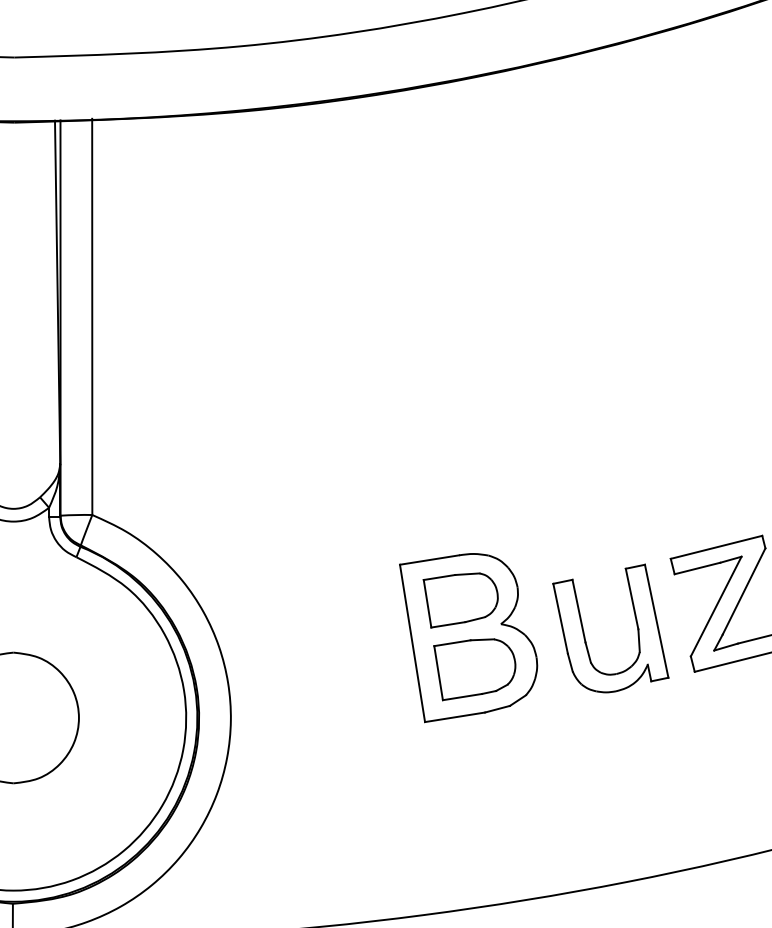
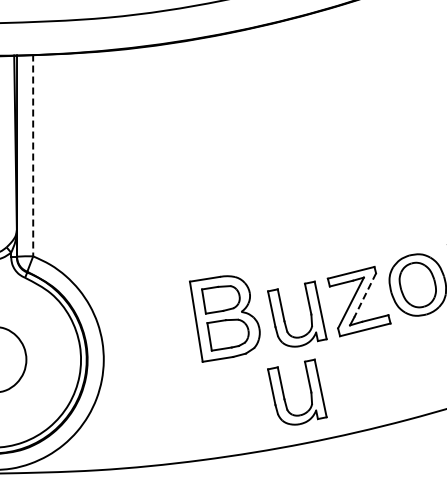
line: (92, 317) -> (33, 155), solid -> dashed
line: (744, 591) -> (365, 295), solid -> dashed
part: (634, 776) -> (309, 389), added

